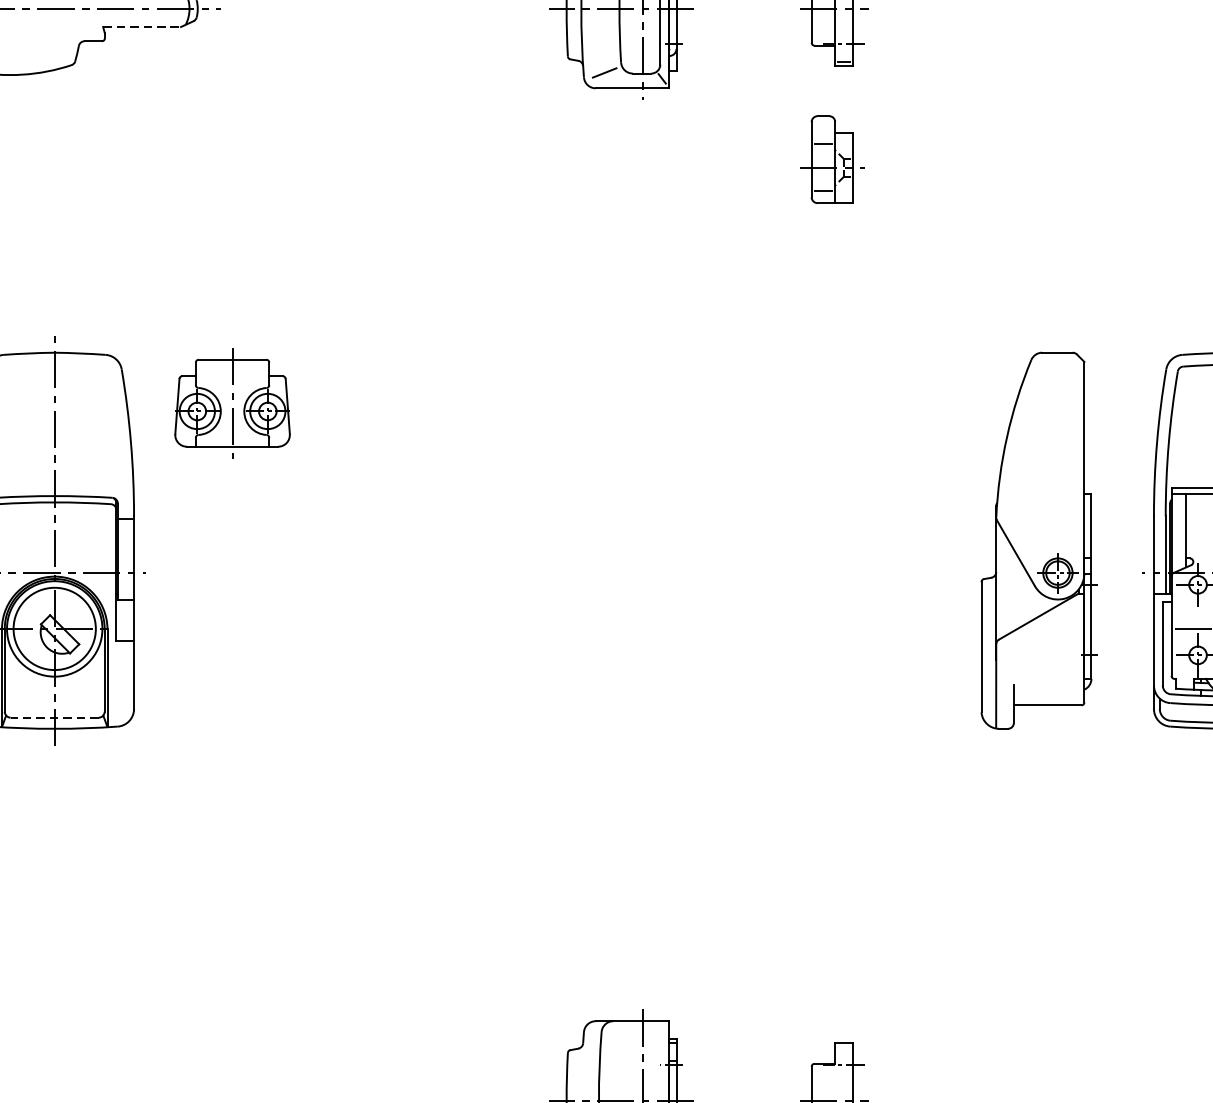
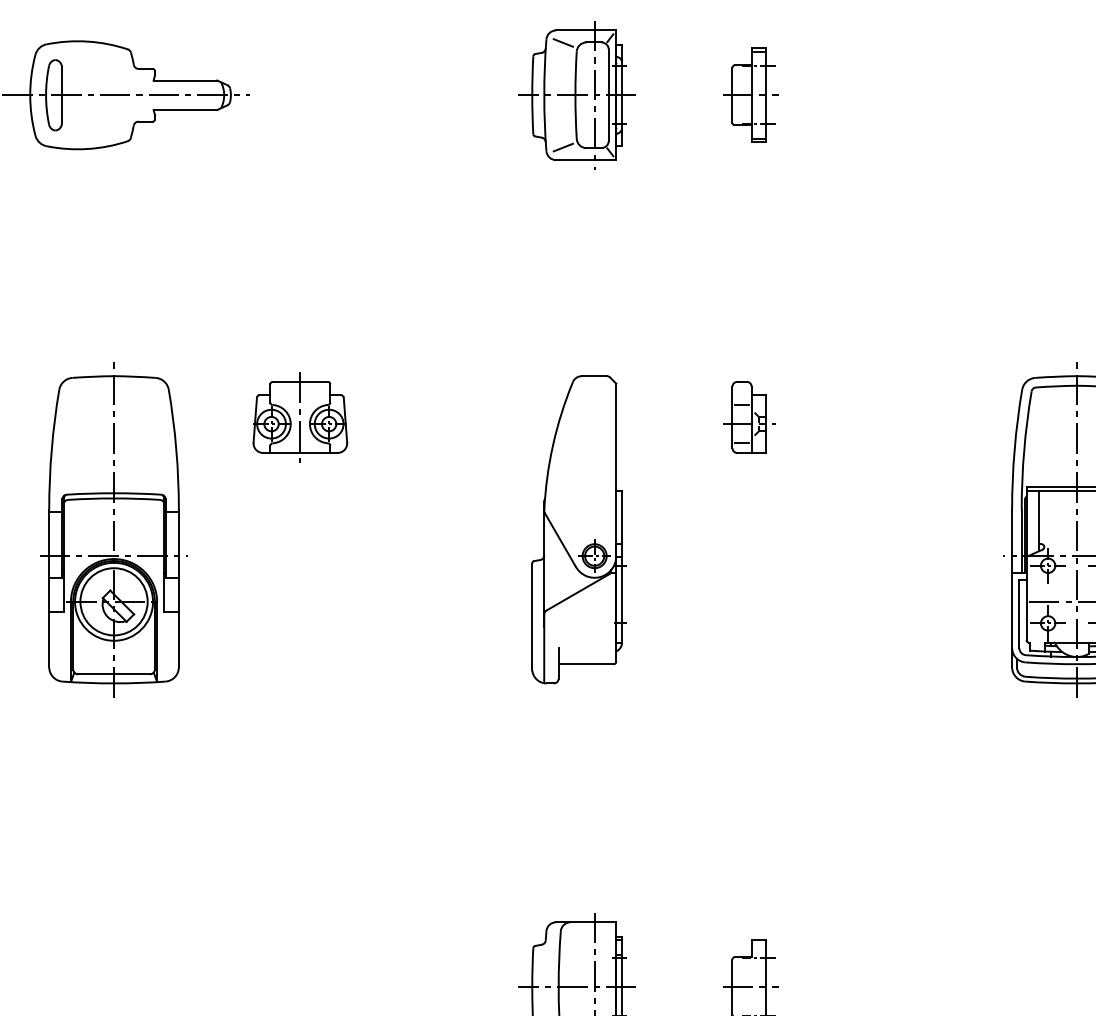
line: (142, 27) -> (185, 110), dashed -> solid
part: (832, 159) -> (749, 417), moved
part: (232, 403) -> (300, 417), moved
part: (1038, 540) -> (578, 529), moved
line: (54, 717) -> (113, 674), dashed -> solid

